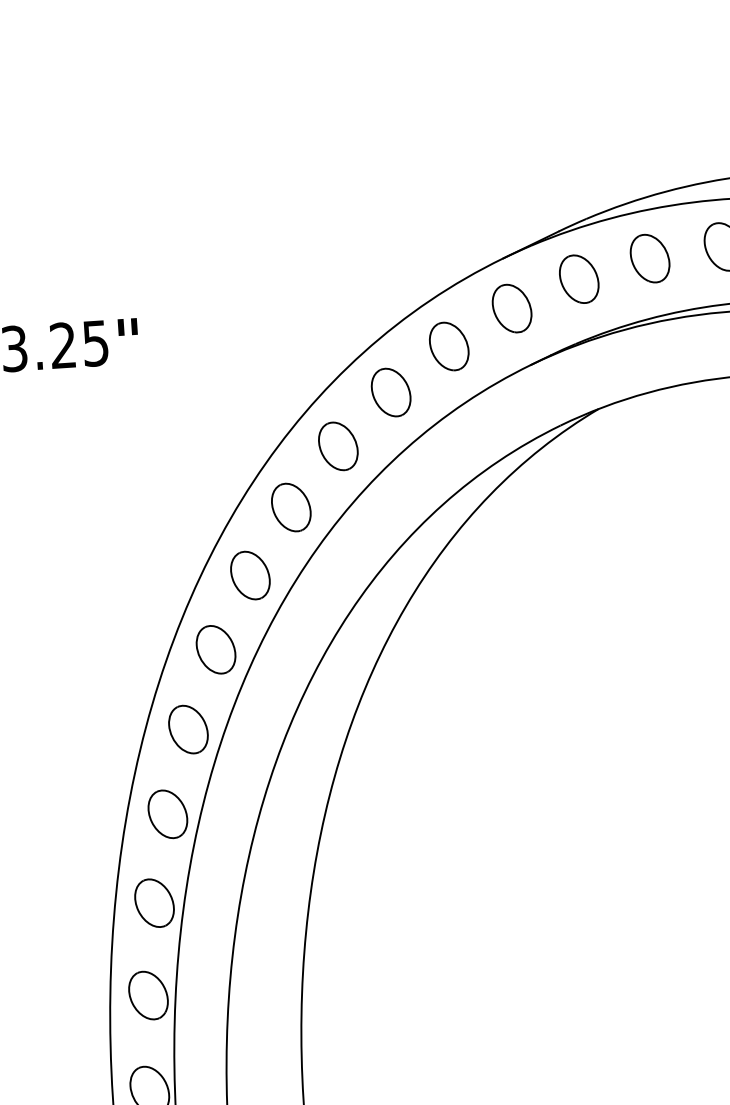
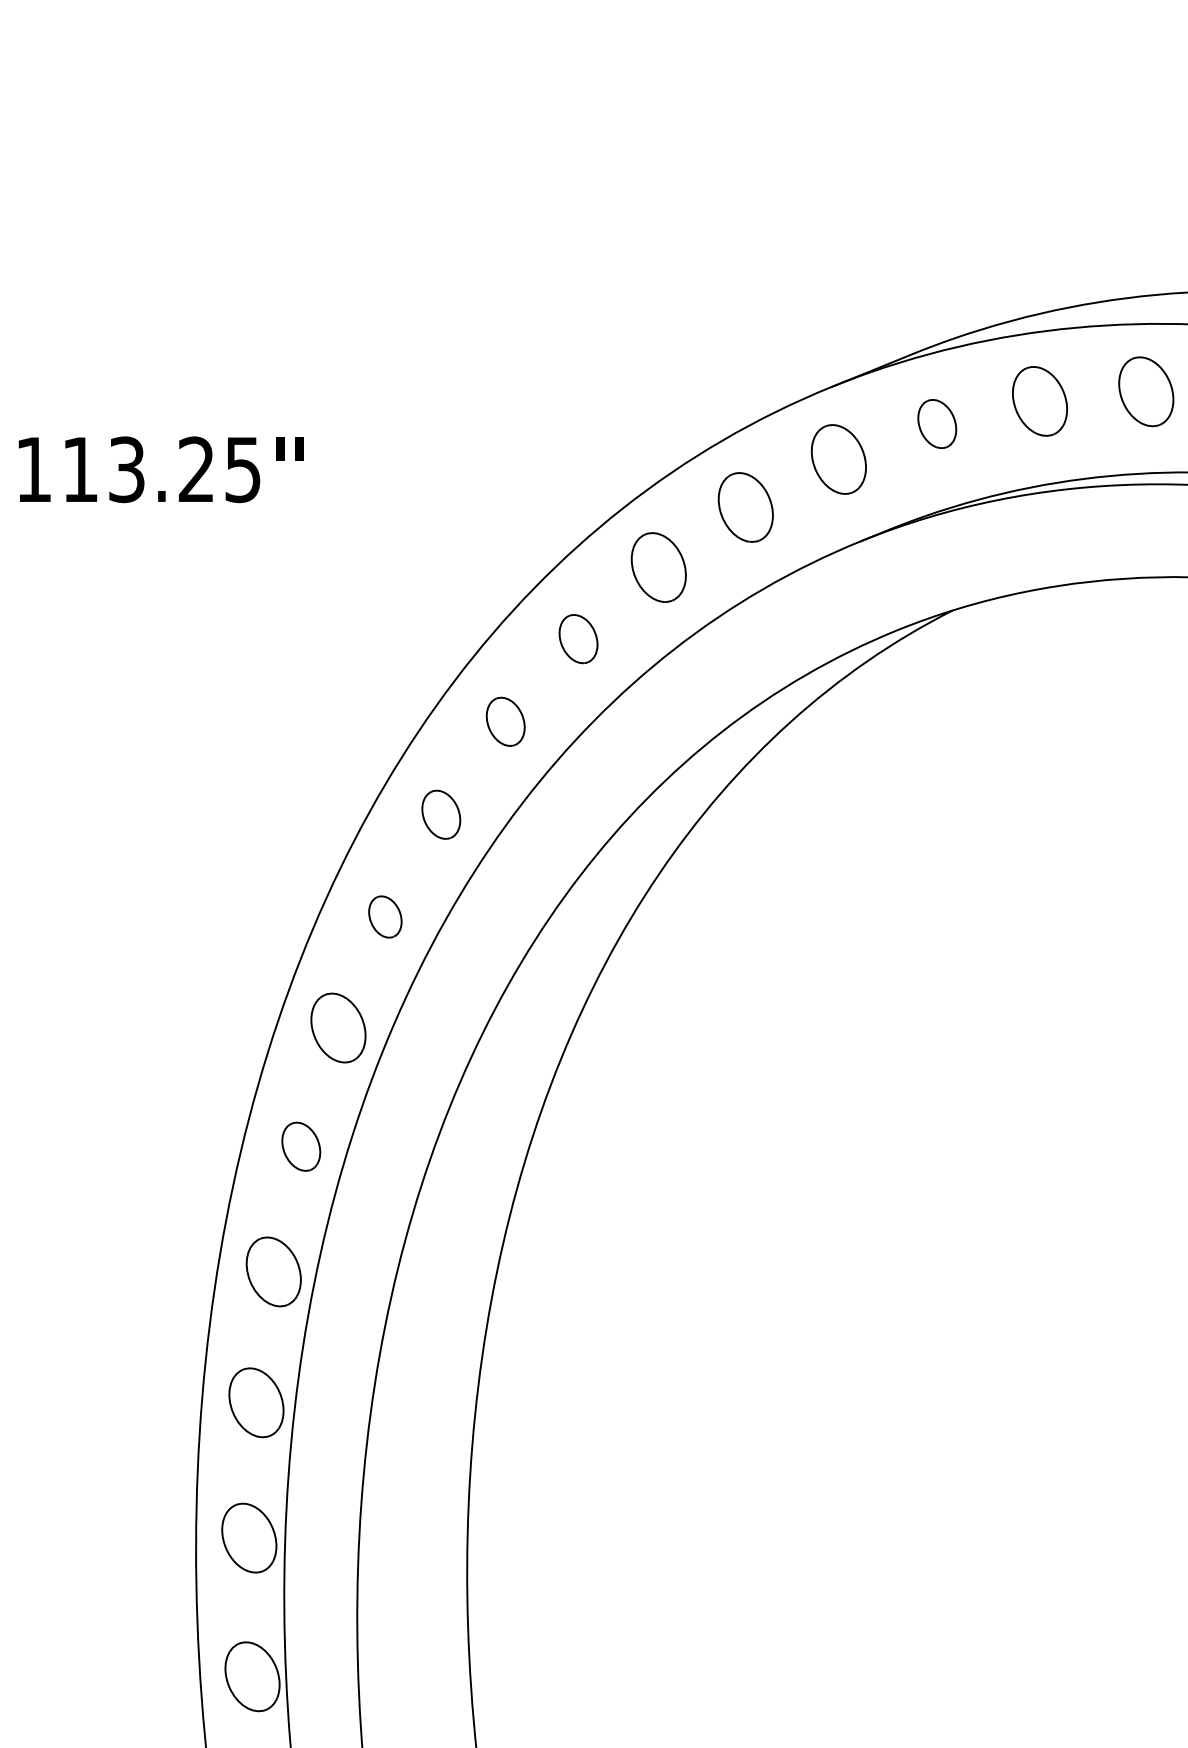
part: (579, 278) -> (937, 423), size x0.7
part: (338, 445) -> (578, 638), size x0.7
part: (291, 507) -> (505, 721), size x0.7
part: (250, 575) -> (441, 814), size x0.7
part: (216, 649) -> (385, 916), size x0.6
part: (168, 814) -> (301, 1146), size x0.7

